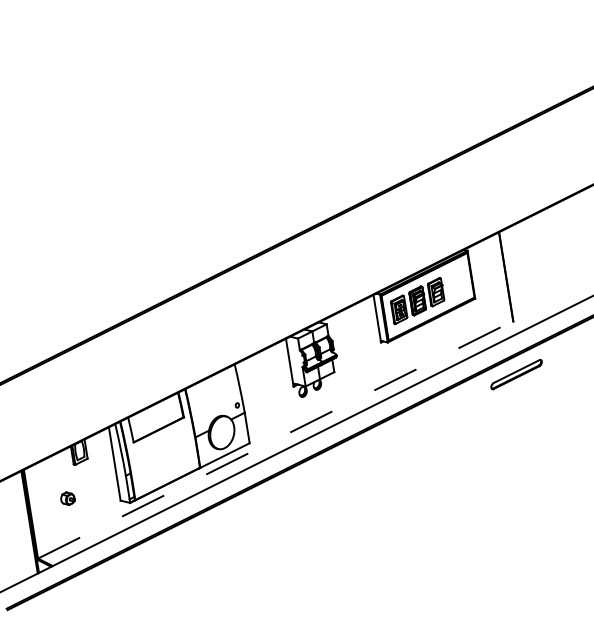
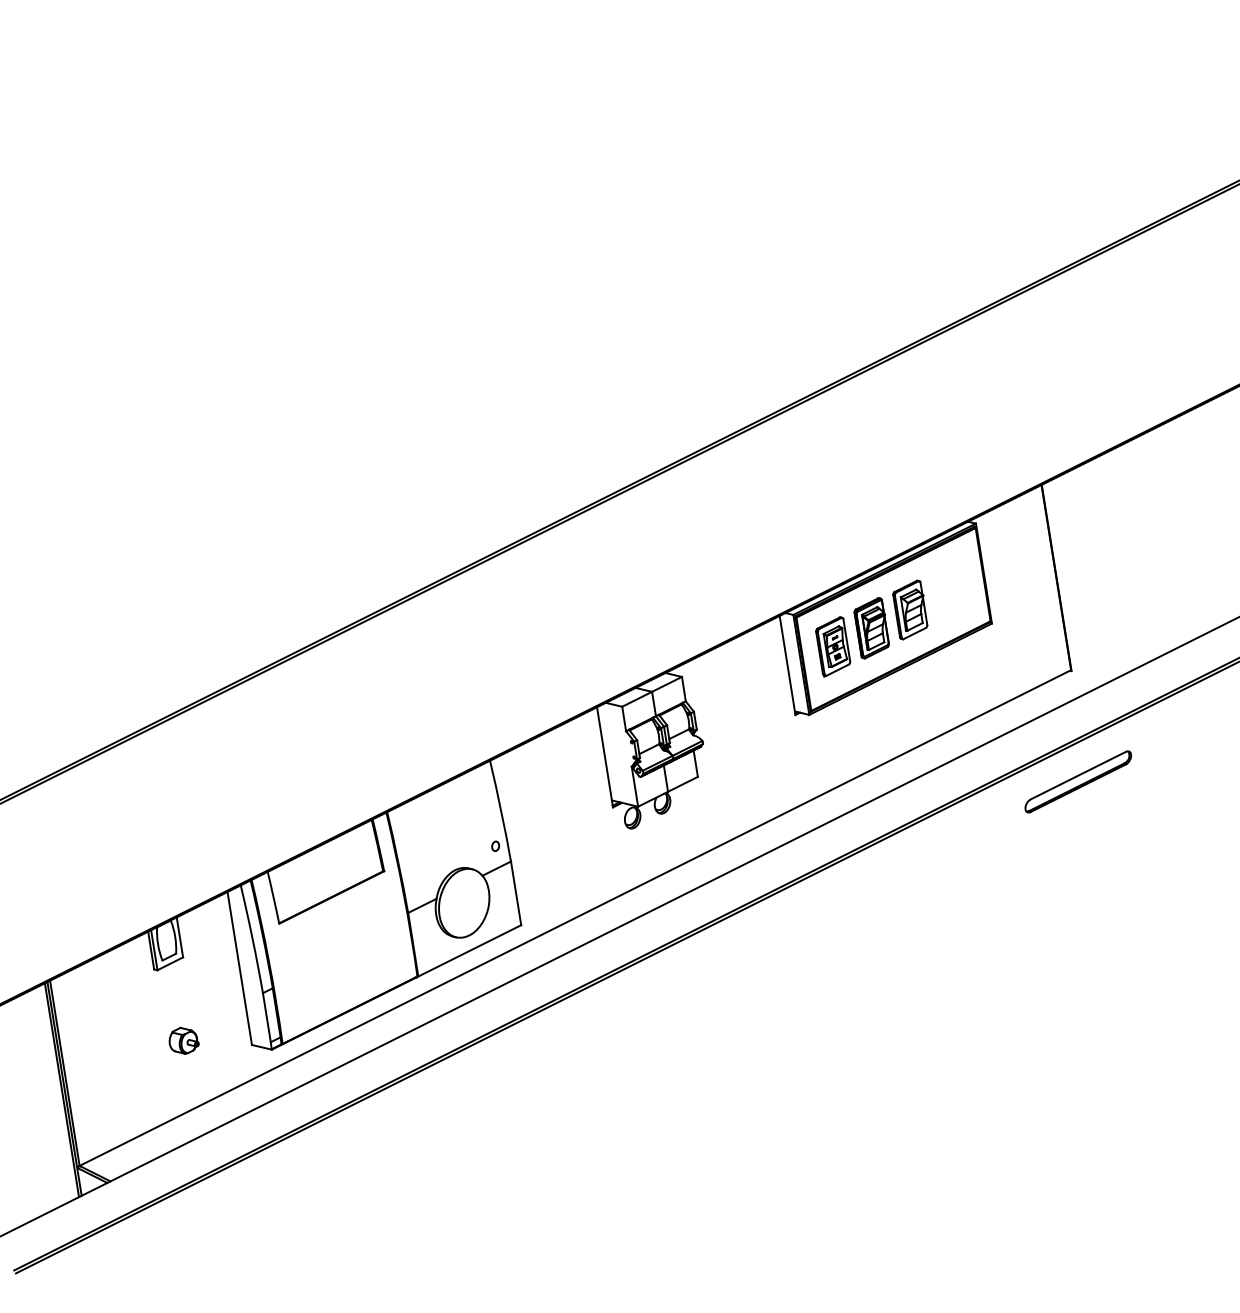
line: (275, 439) -> (575, 917), dashed -> solid
part: (67, 498) -> (182, 1040), moved

